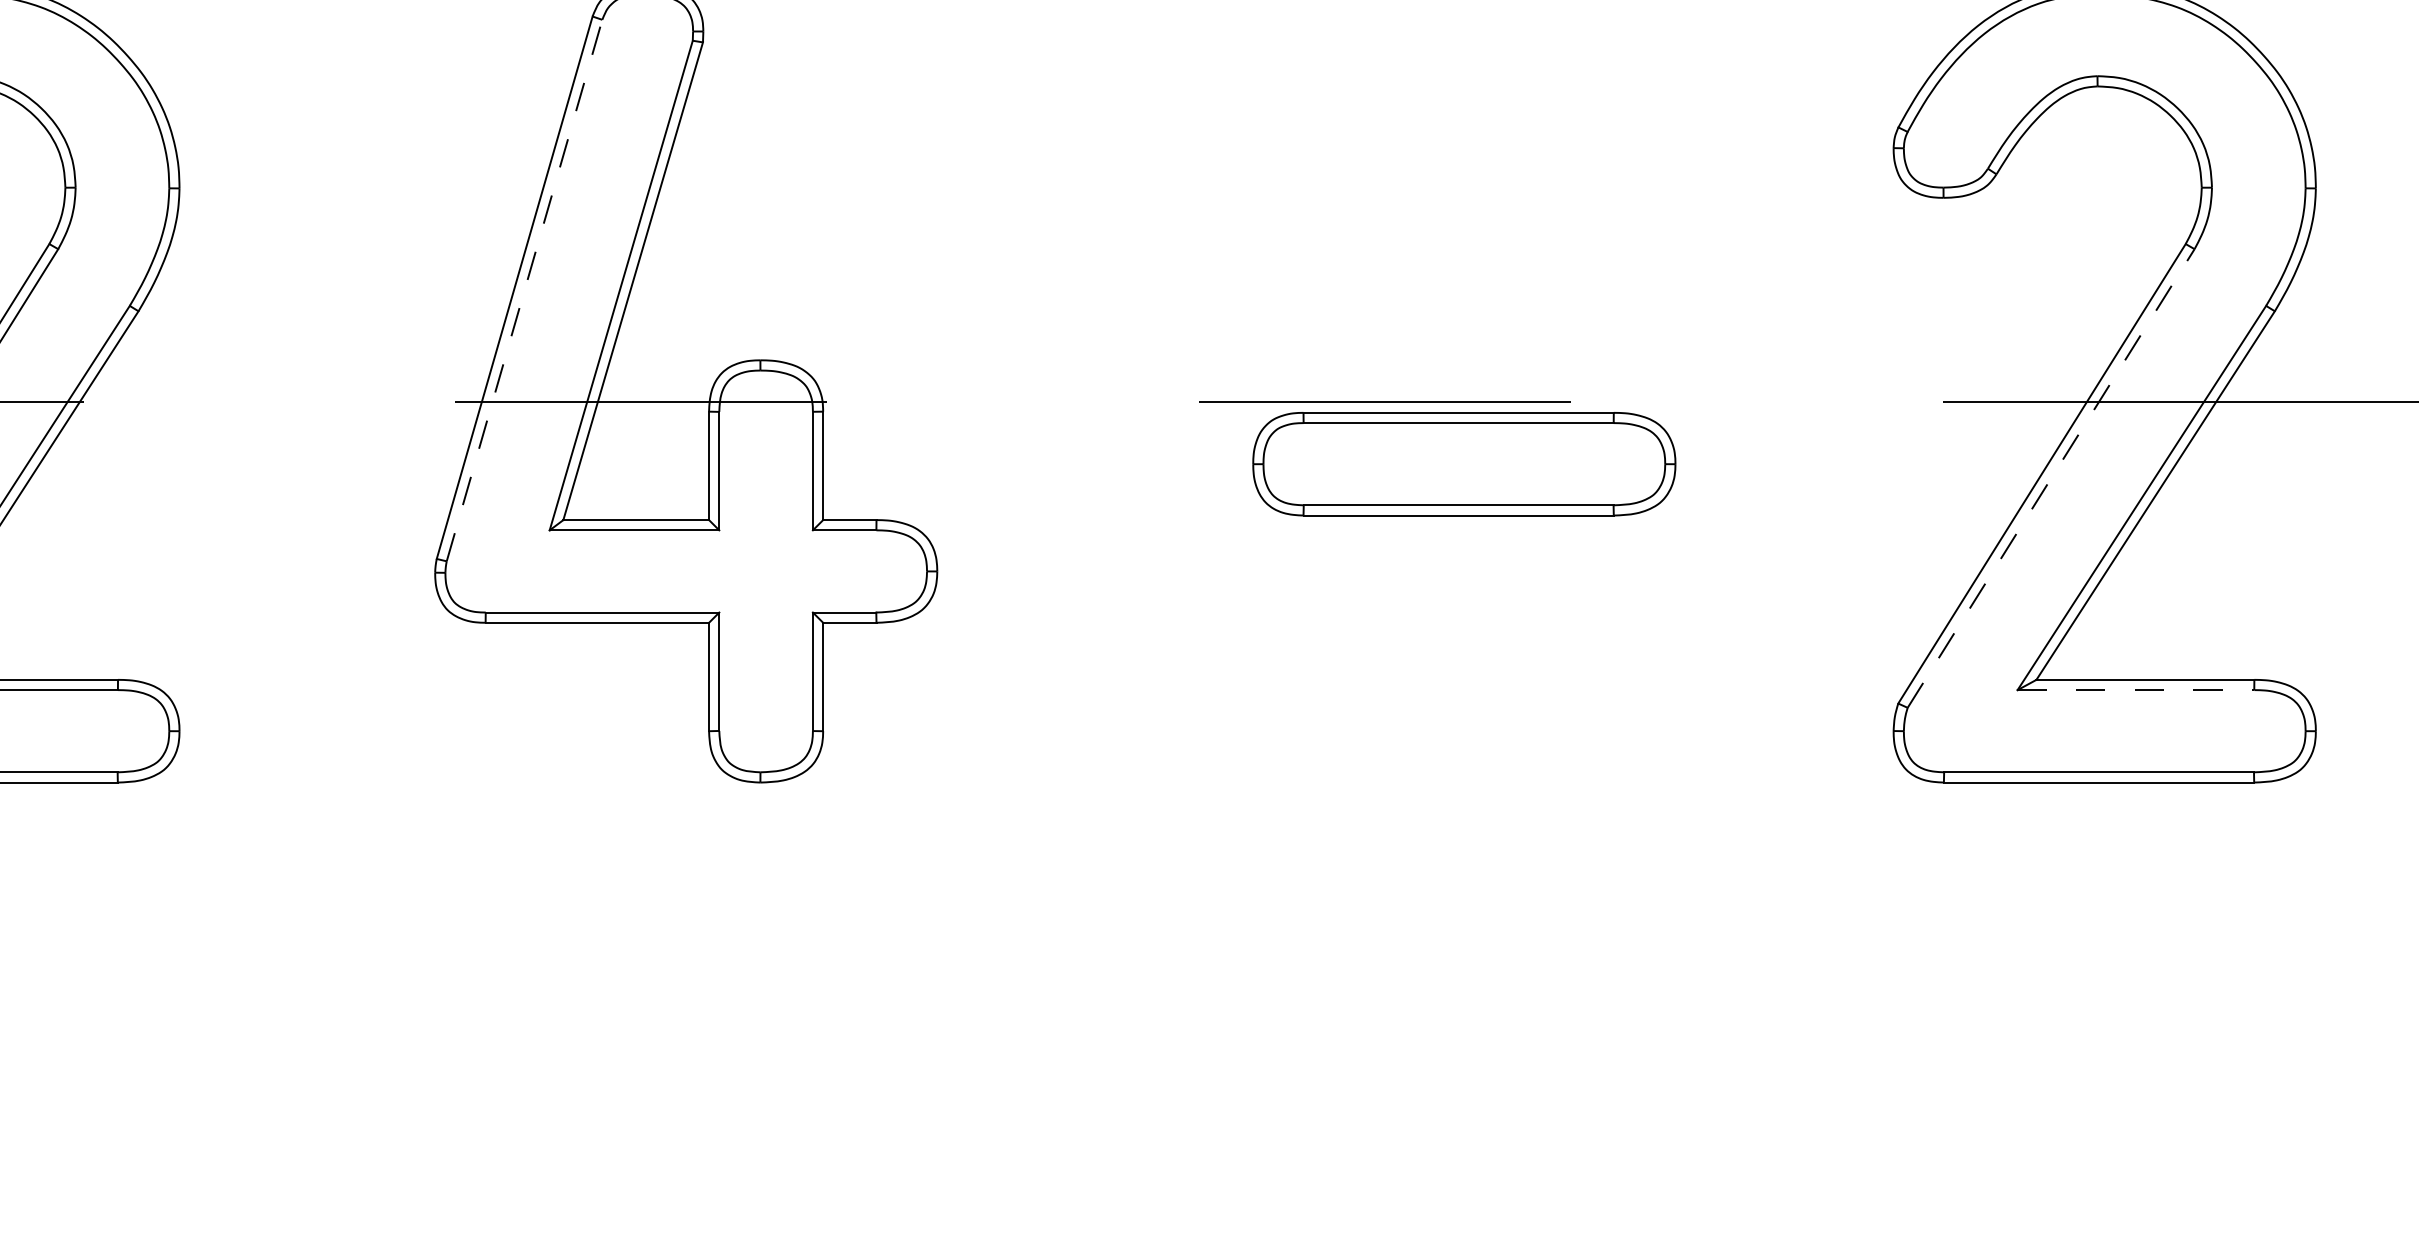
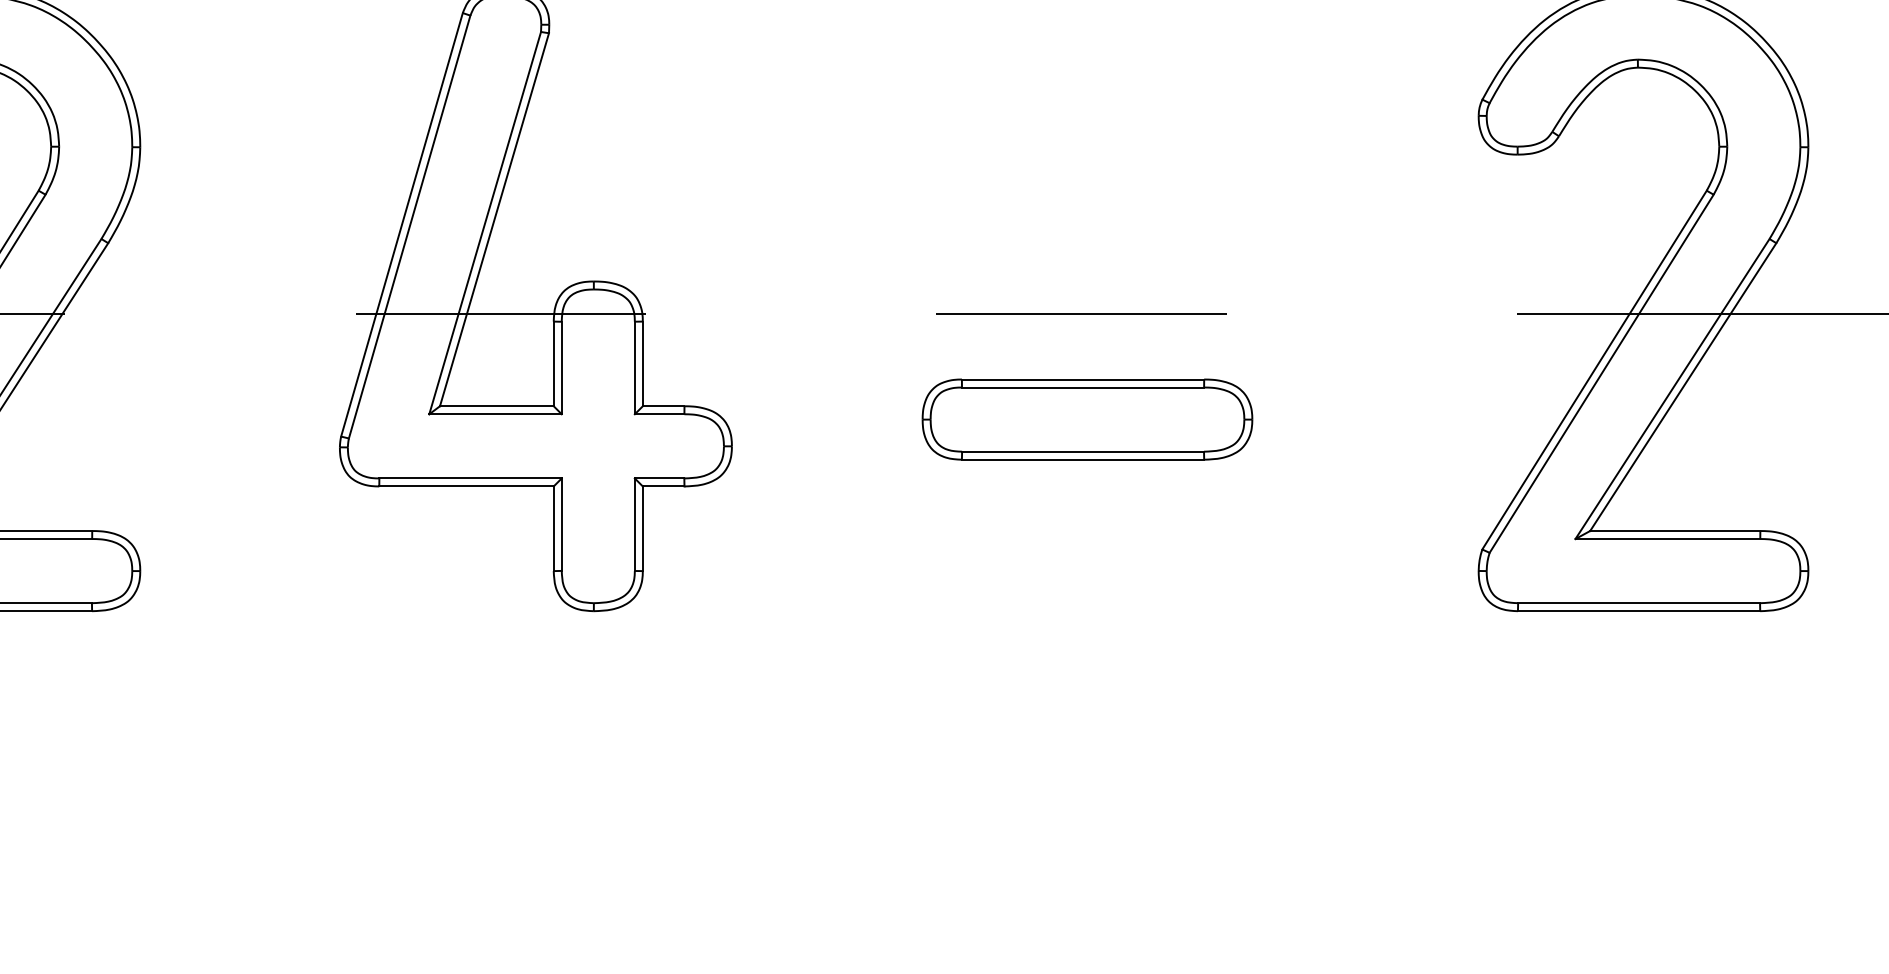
line: (524, 291) -> (409, 227), dashed -> solid
part: (1464, 464) -> (1087, 419), moved
line: (2050, 478) -> (1601, 373), dashed -> solid
line: (2136, 690) -> (1668, 539), dashed -> solid

